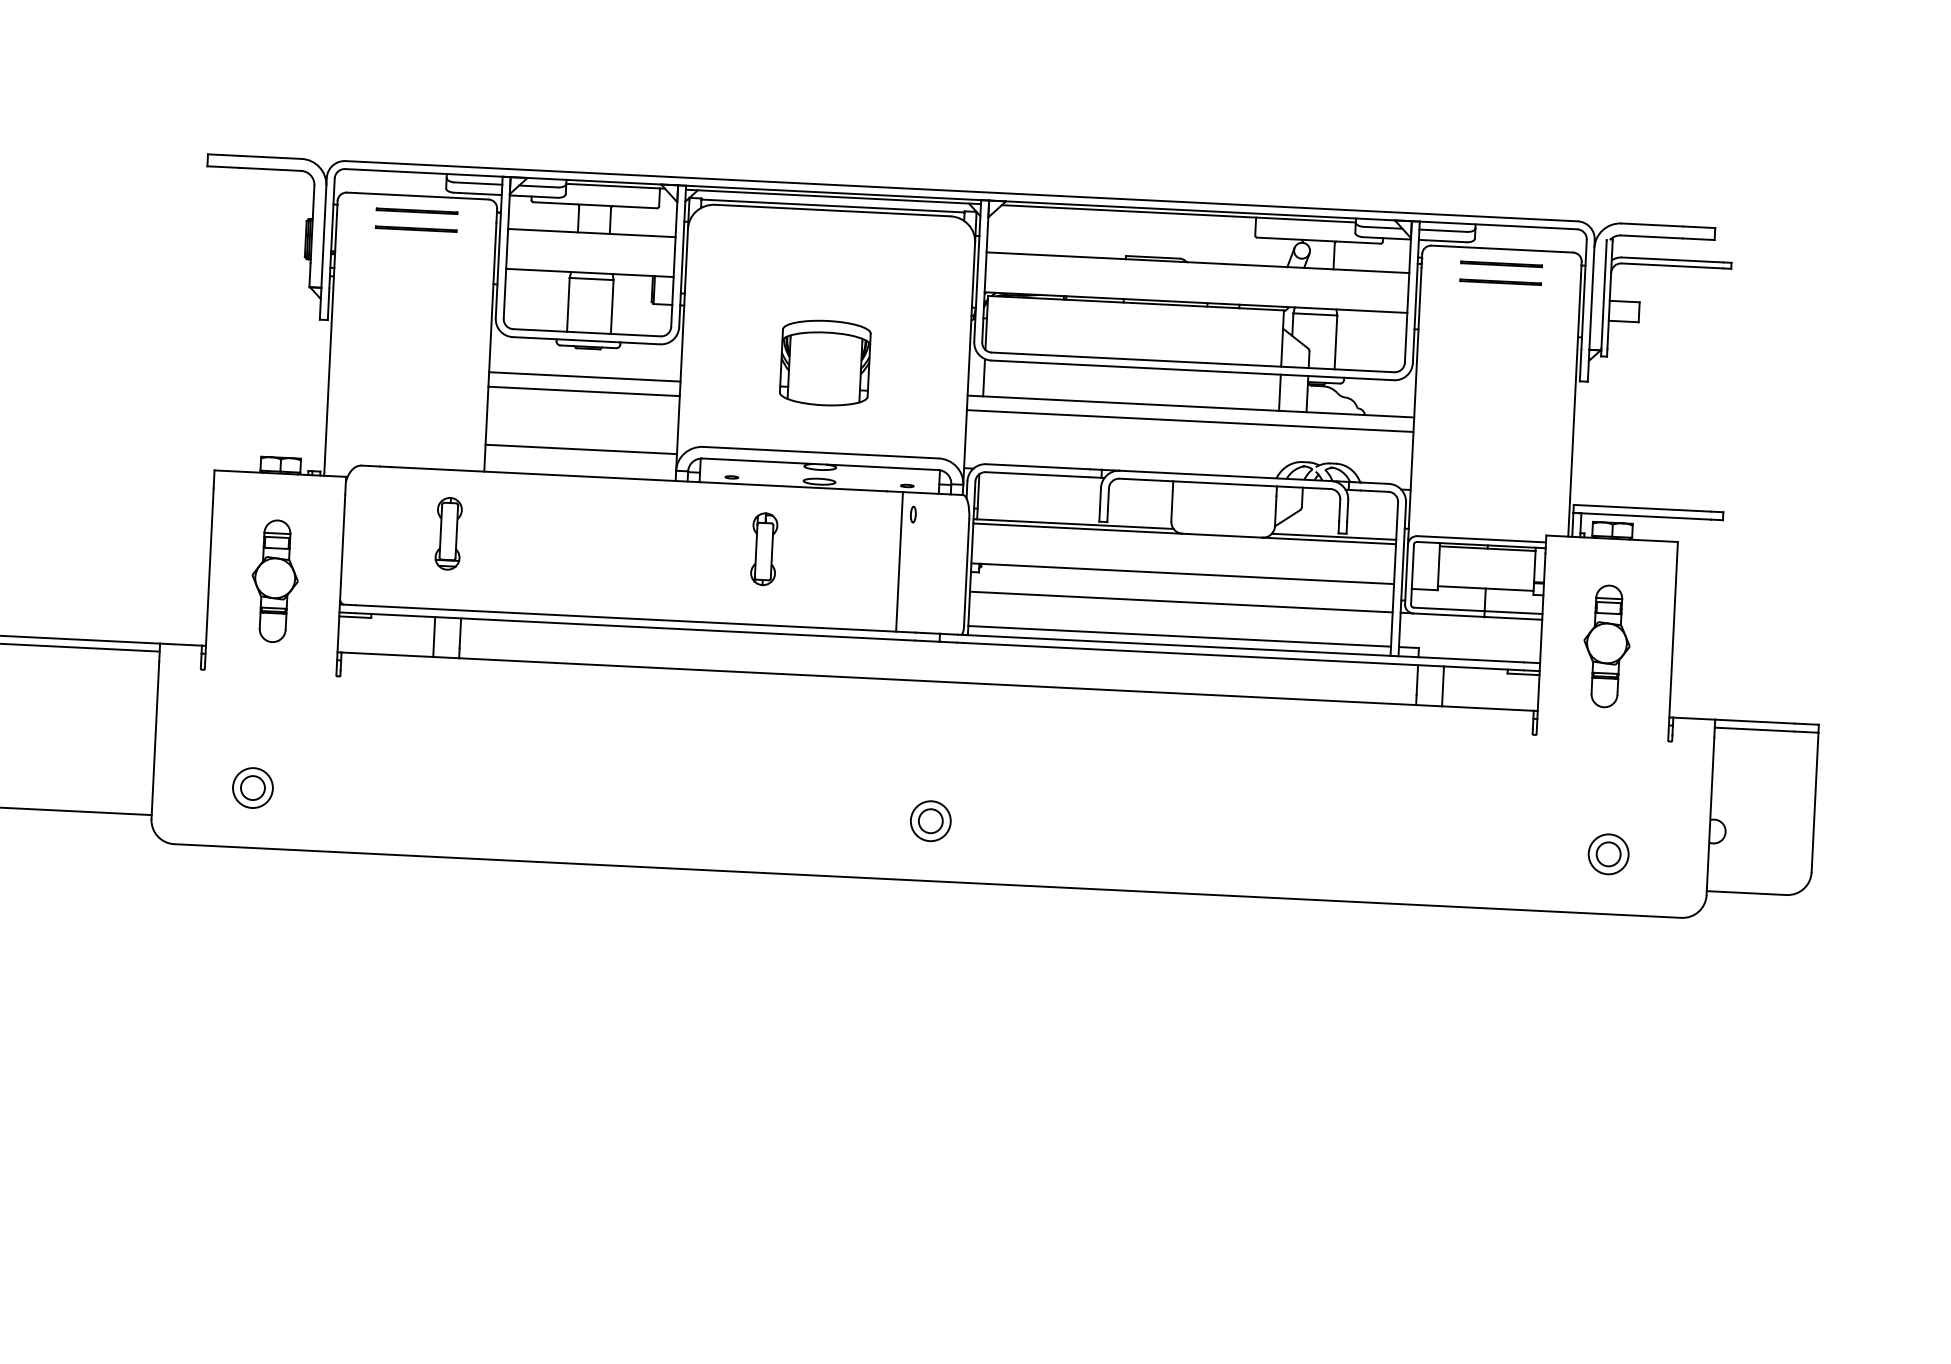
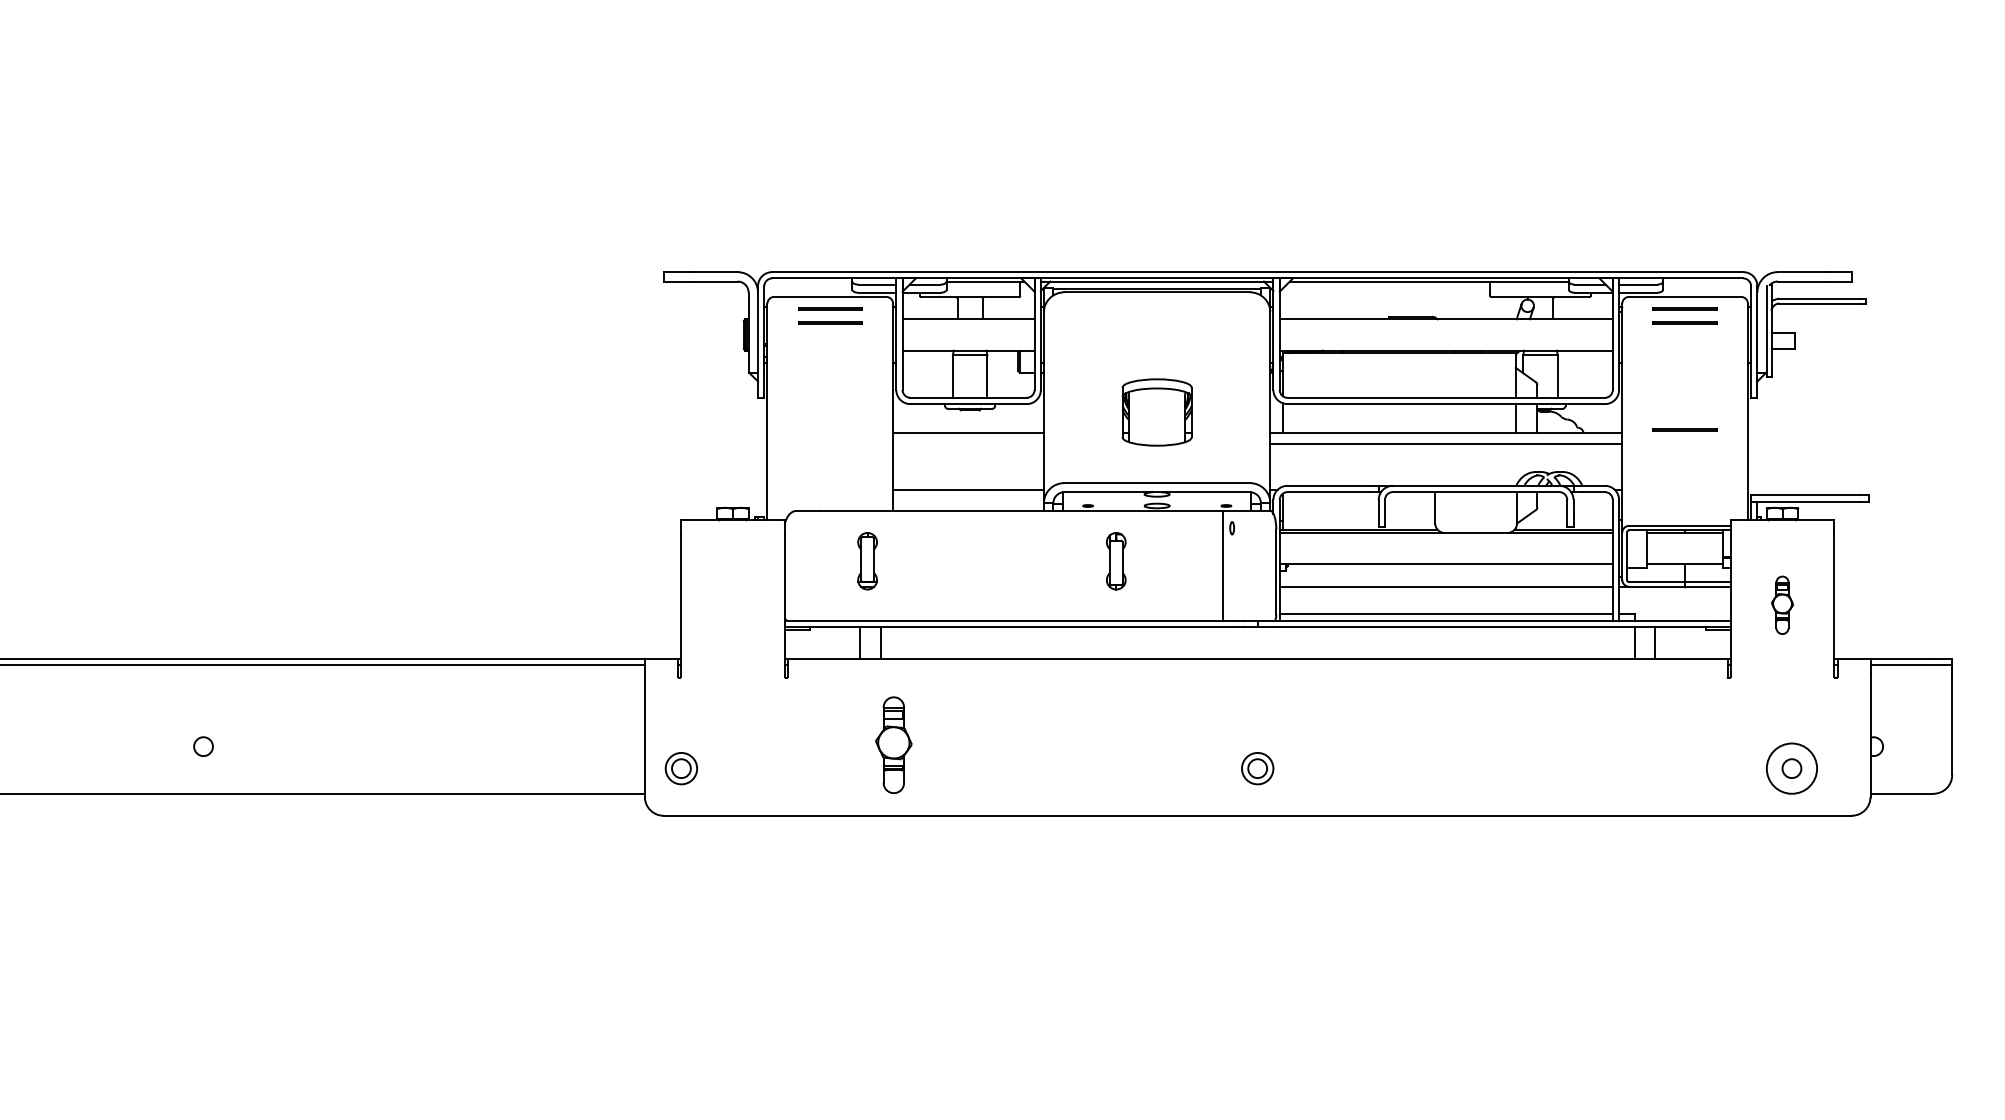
line: (583, 391) -> (968, 444), removed
line: (1493, 417) -> (1684, 429), added
part: (274, 580) -> (893, 744), moved
part: (1606, 646) -> (1782, 605), size x0.6
part: (251, 787) -> (680, 768), moved
circle: (1608, 854) -> (1791, 768), size x1.6

